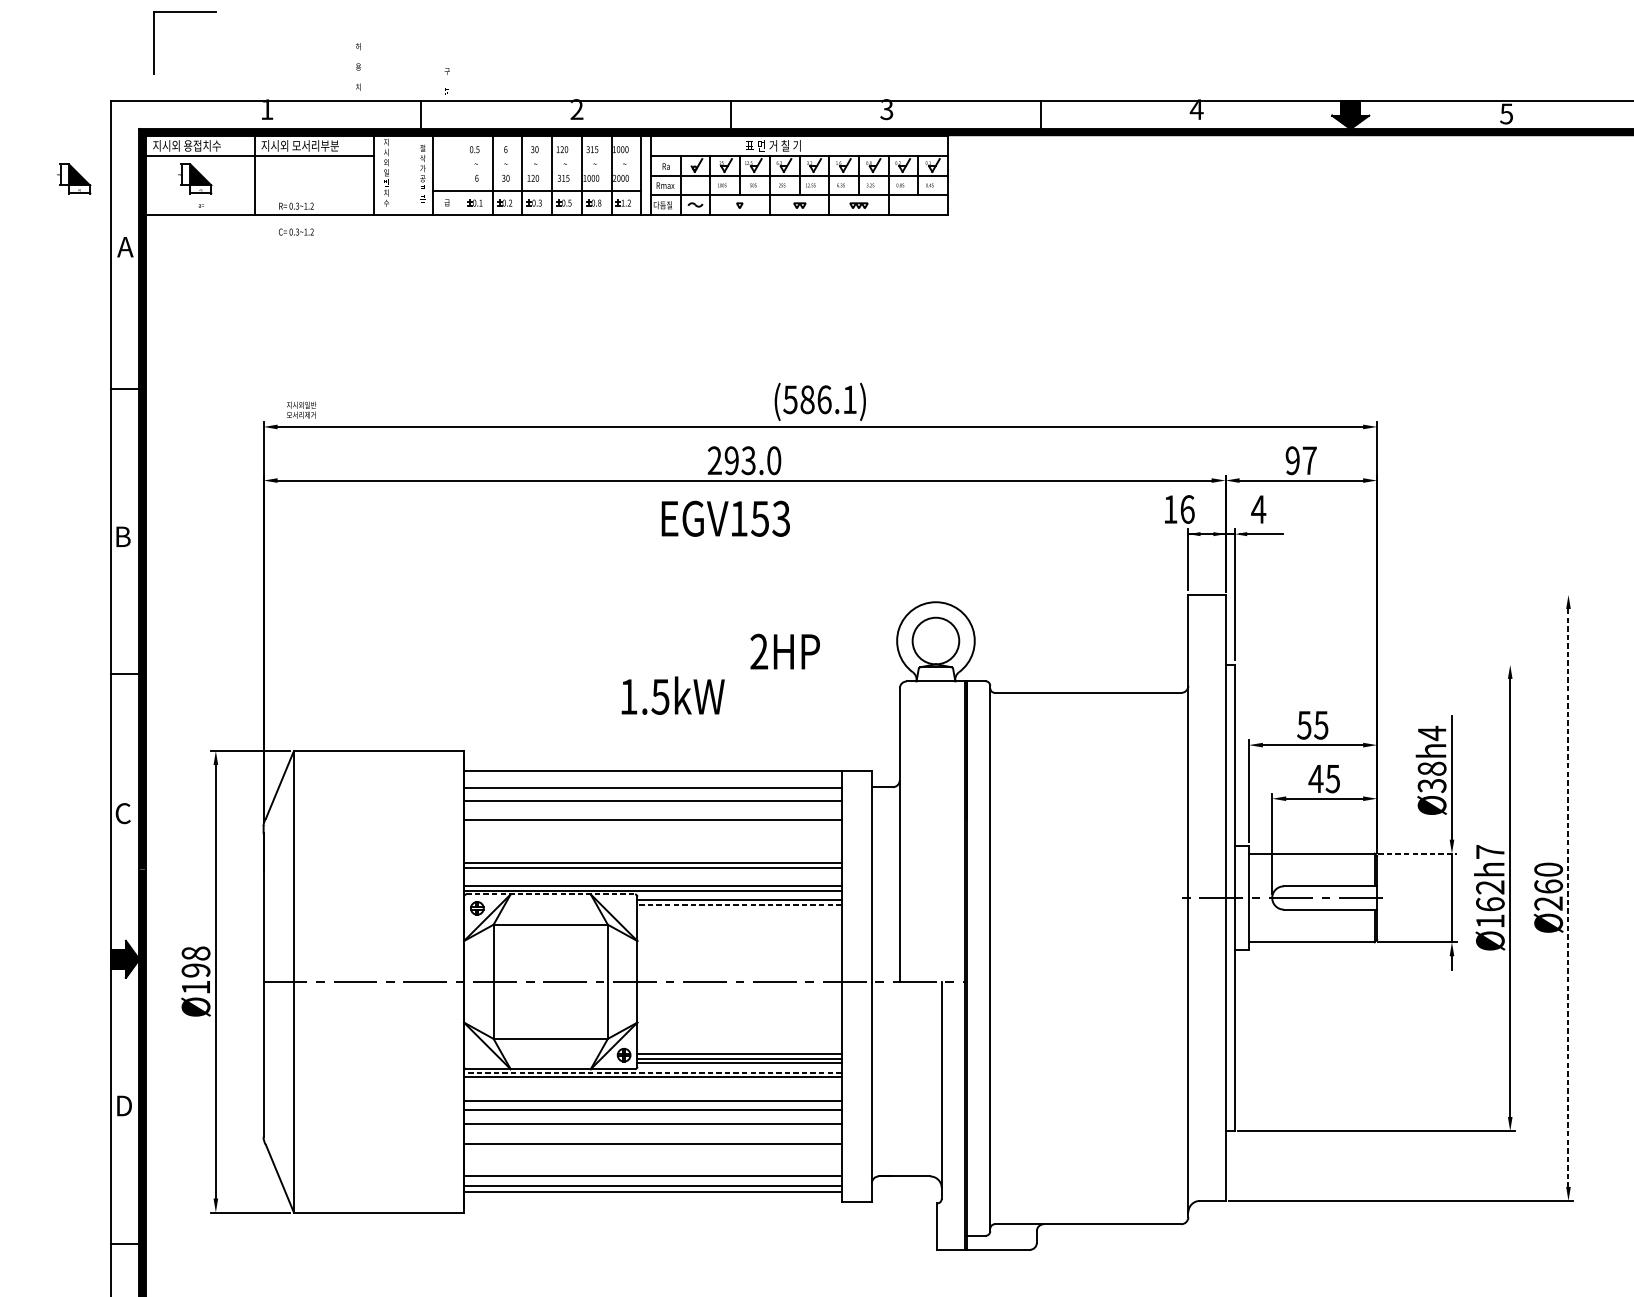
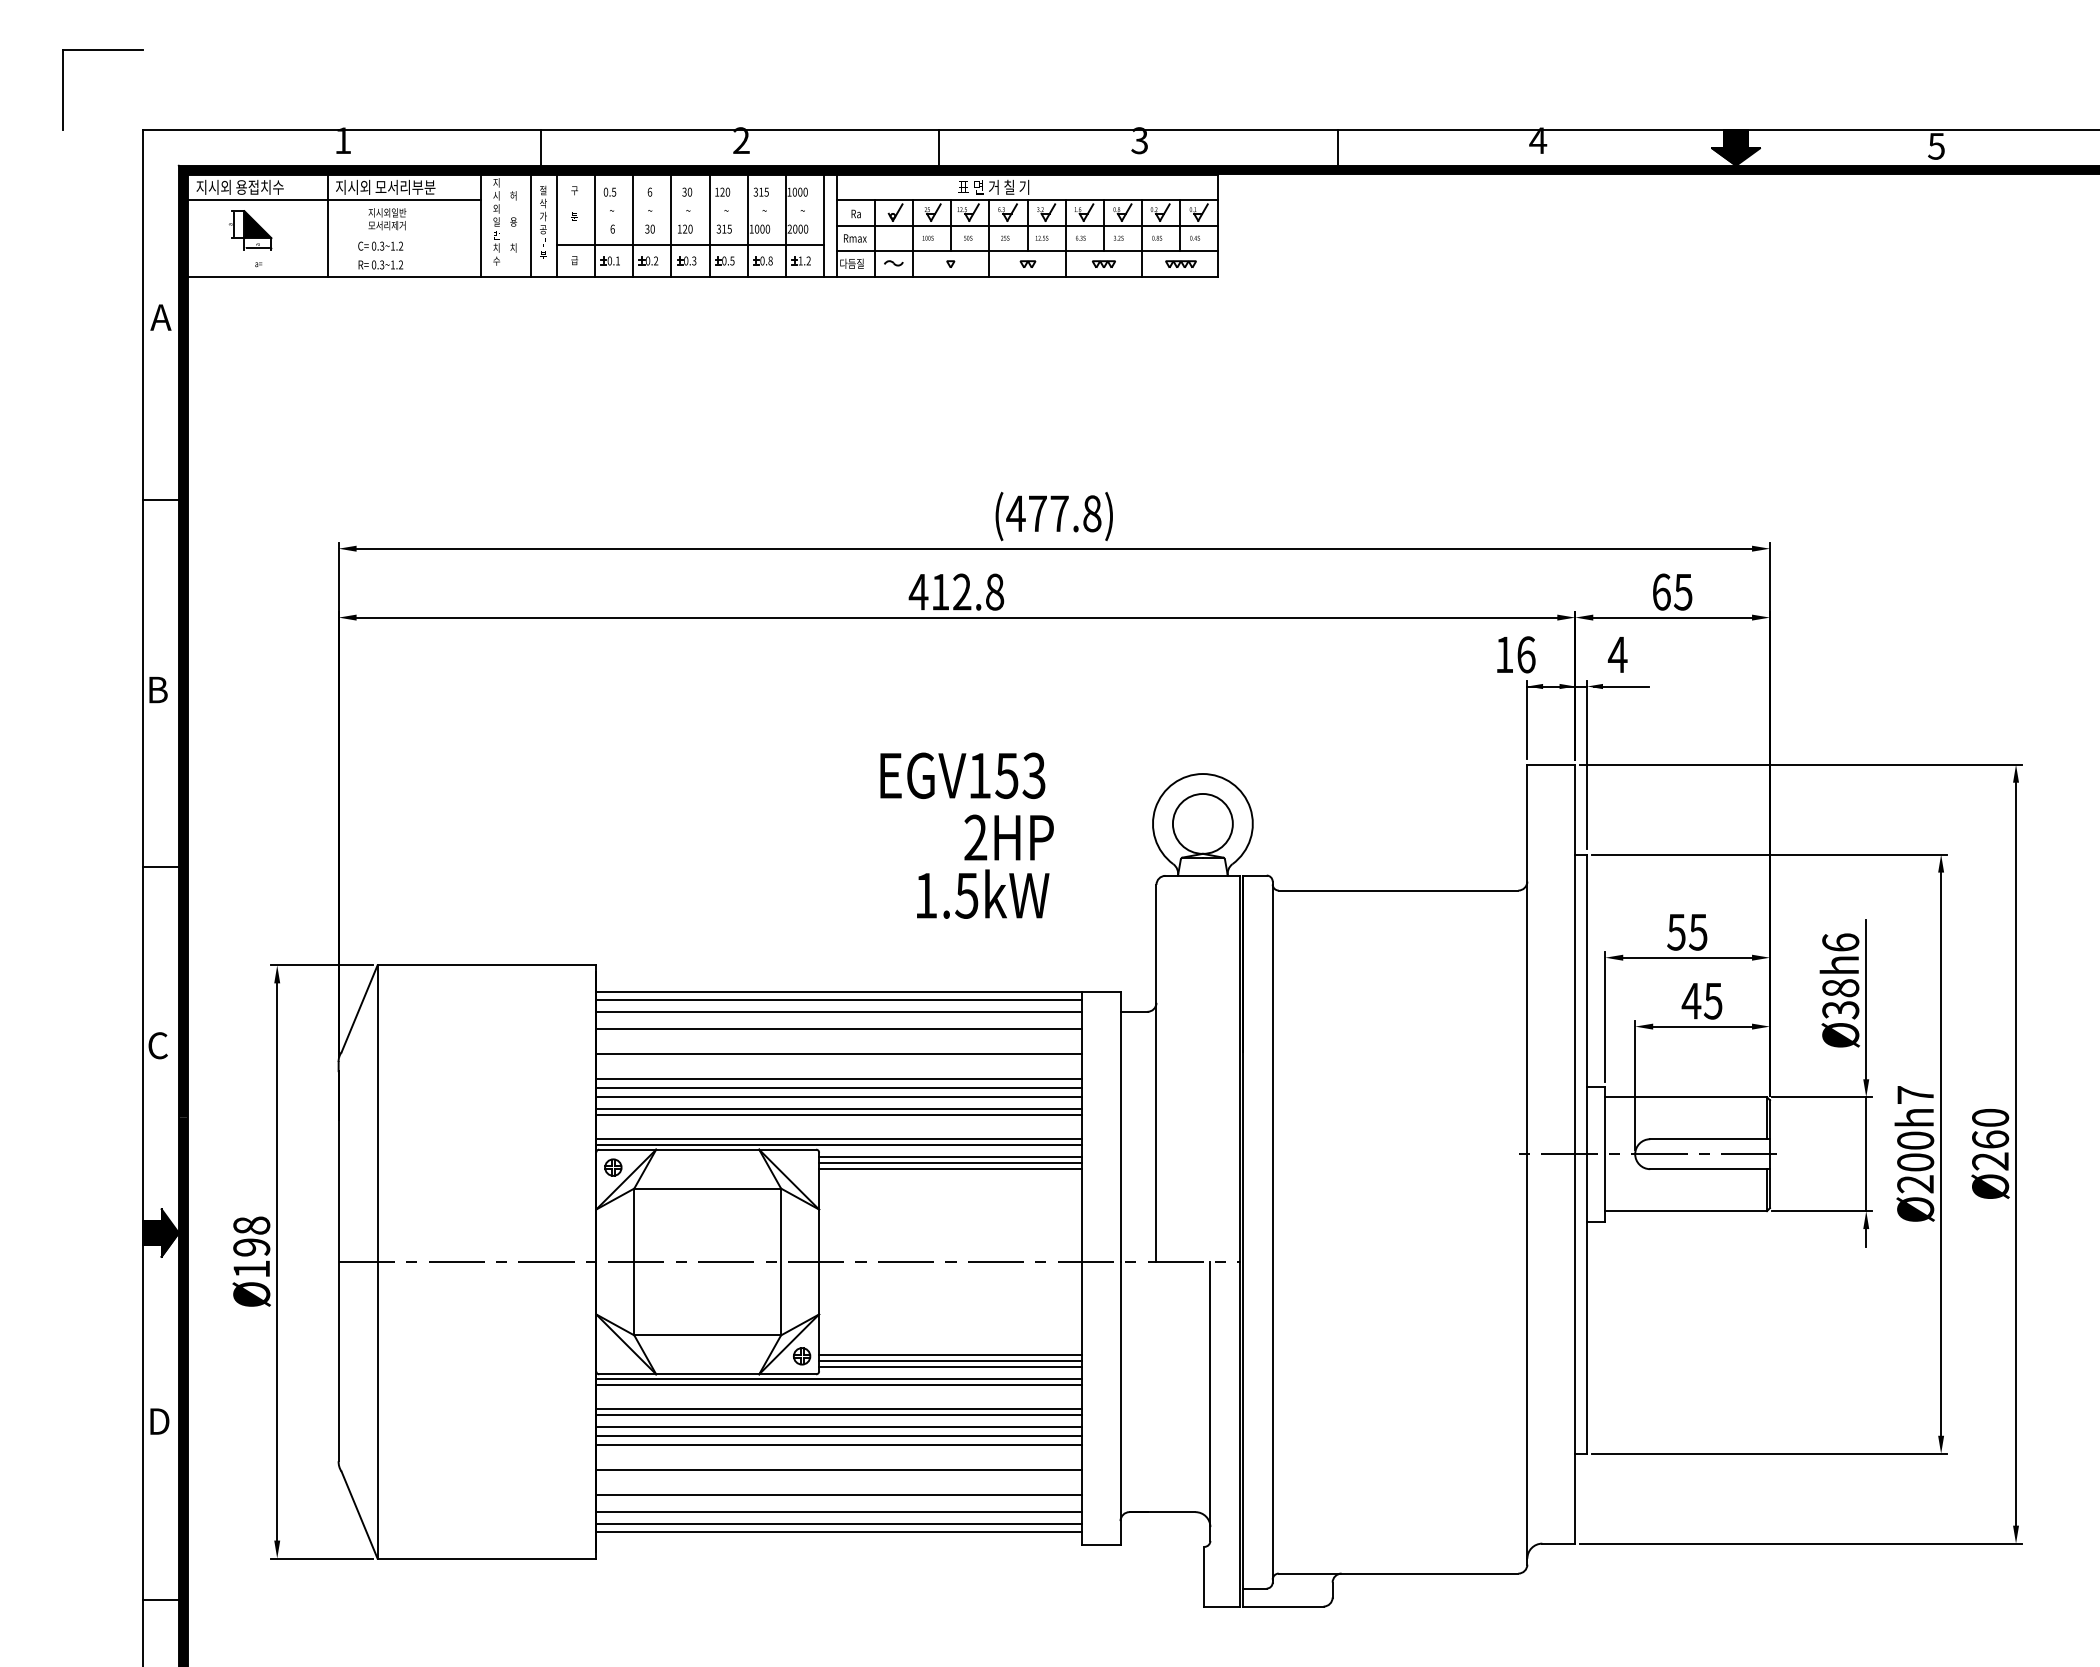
part: (184, 12) -> (102, 50), moved
text: (358, 66) -> (513, 221), moved
text: (447, 81) -> (574, 203), moved
line: (413, 175) -> (531, 225), added
line: (463, 175) -> (595, 225), added
part: (73, 179) -> (94, 230), removed
part: (918, 205) -> (1180, 263), added
text: (296, 231) -> (380, 245), moved
text: (819, 399) -> (1053, 513), (586.1) -> (477.8)
text: (301, 410) -> (387, 219), moved
text: (744, 460) -> (956, 591), 293.0 -> 412.8
text: (1301, 460) -> (1672, 591), 97 -> 65
text: (725, 518) -> (962, 775), moved
line: (1400, 594) -> (1800, 764), added
line: (1376, 664) -> (1769, 854), added
text: (673, 695) -> (983, 893), moved
text: (1431, 733) -> (1840, 942), Ø38h4 -> Ø38h6
line: (652, 778) -> (838, 1000), added
line: (652, 839) -> (838, 1079), added
line: (652, 846) -> (838, 1087), added
line: (652, 853) -> (838, 1096), added
line: (1417, 853) -> (1822, 1097), dashed -> solid
line: (551, 894) -> (708, 1149), dashed -> solid
line: (1568, 898) -> (2016, 1154), dashed -> solid
text: (1490, 904) -> (1915, 1162), Ø162h7 -> Ø200h7
line: (738, 905) -> (949, 1163), dashed -> solid
line: (739, 909) -> (950, 1169), added
line: (652, 1072) -> (838, 1378), dashed -> solid
line: (652, 1095) -> (838, 1408), added
line: (652, 1117) -> (838, 1436), added
line: (652, 1162) -> (838, 1494), added

